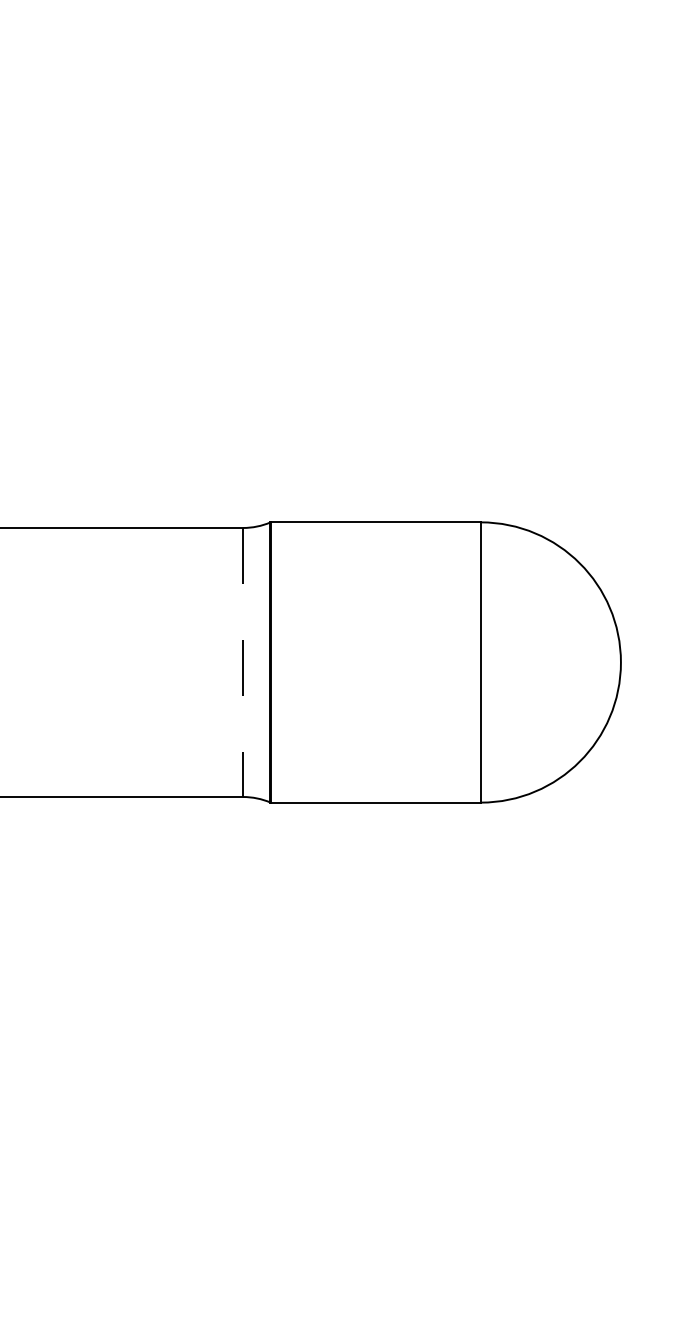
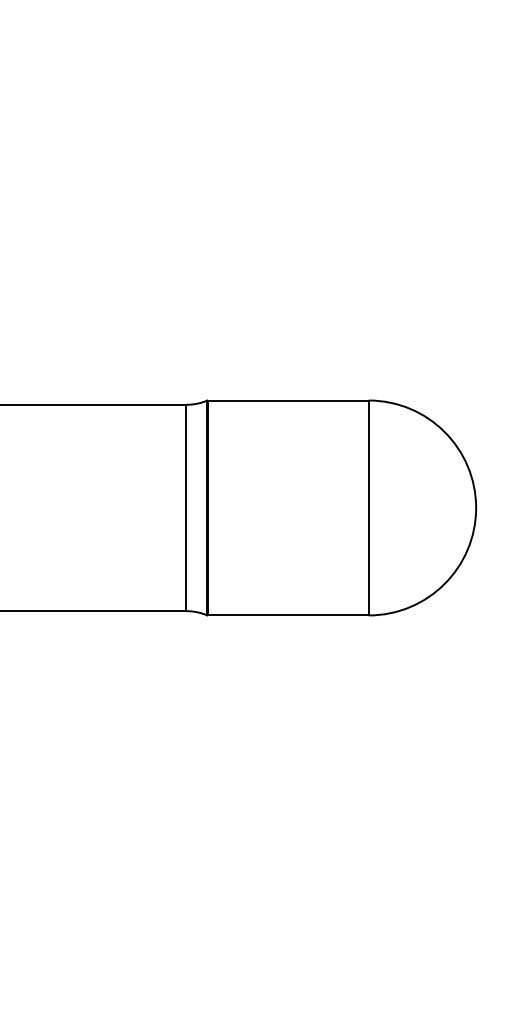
line: (243, 662) -> (186, 508), dashed -> solid

